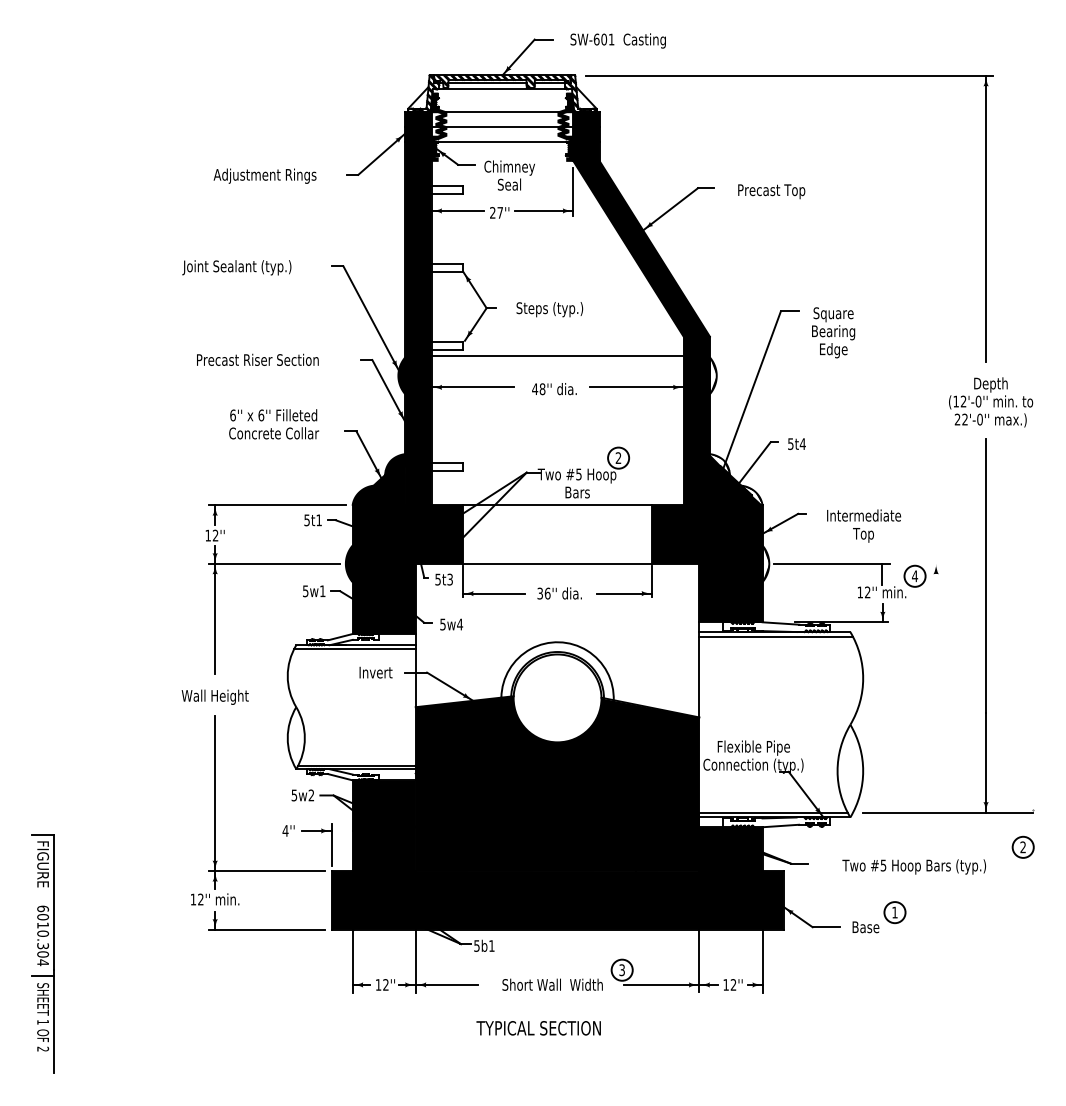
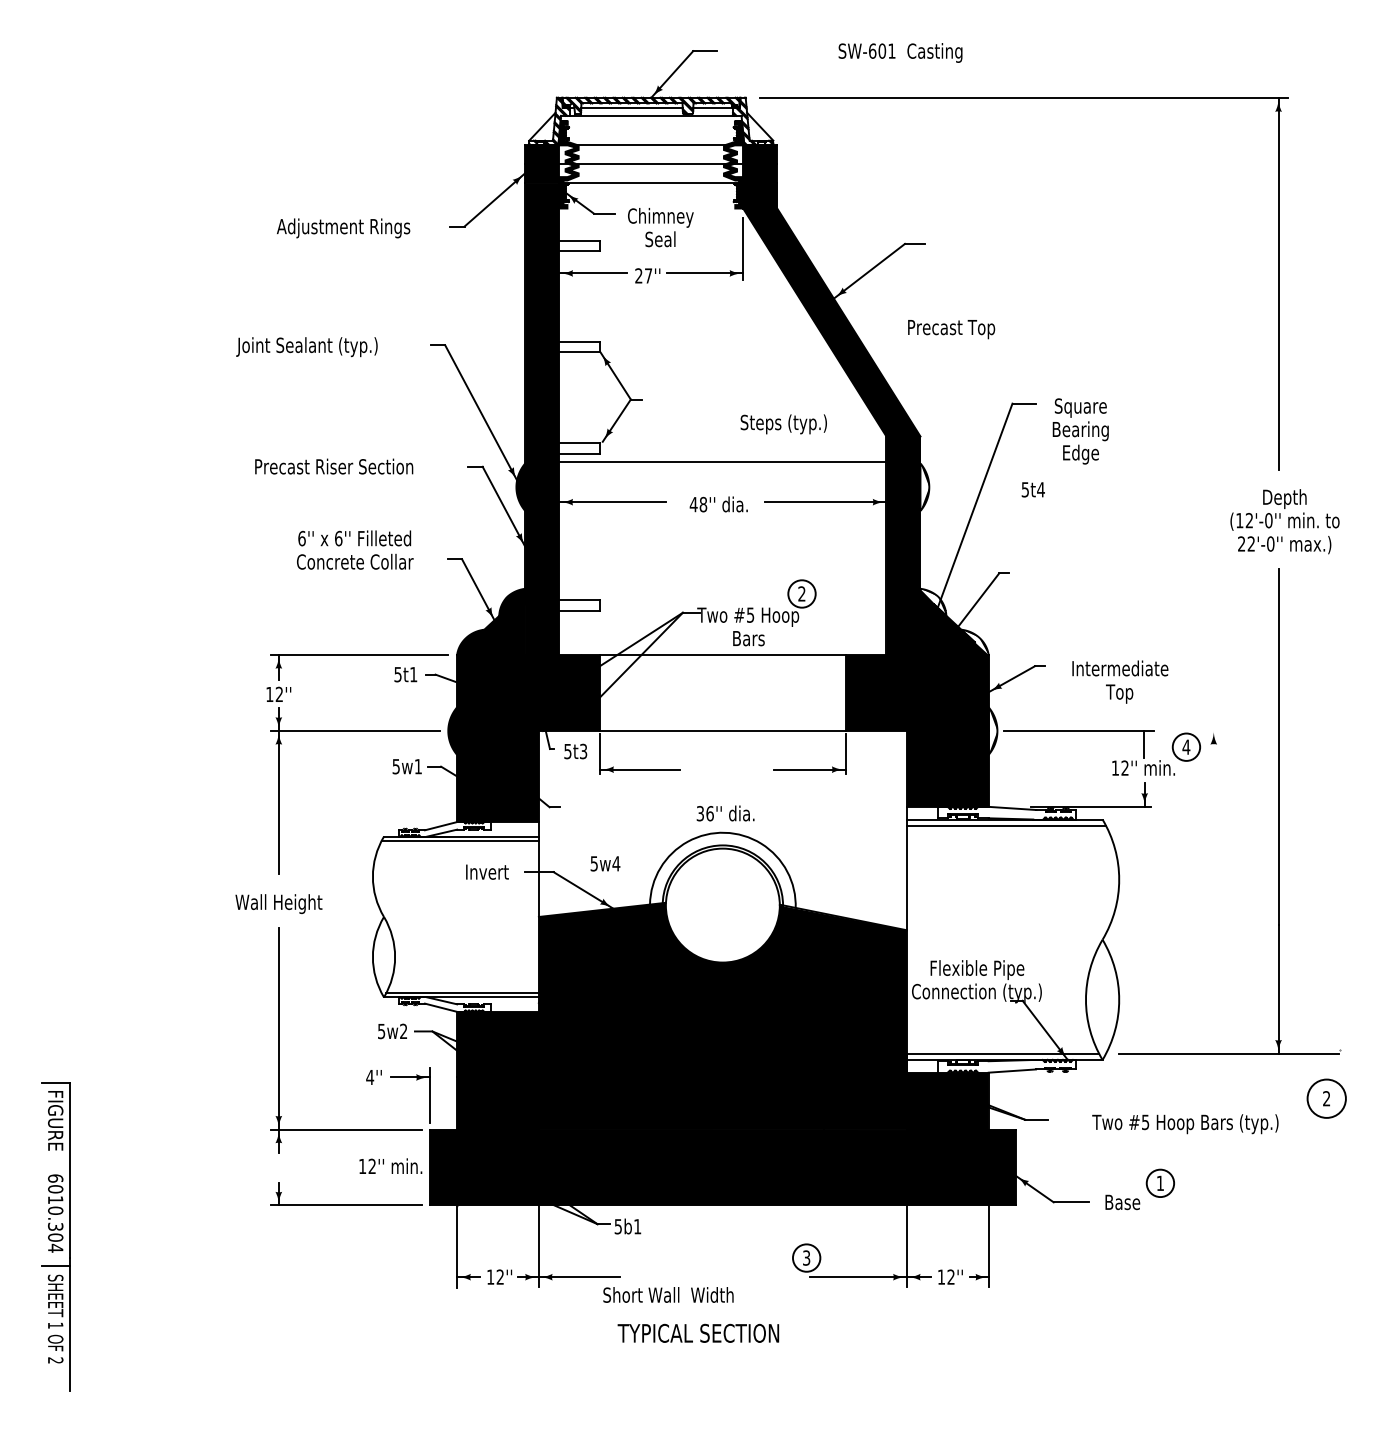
text: (618, 40) -> (900, 52), moved
text: (771, 191) -> (951, 329), moved
text: (549, 309) -> (783, 424), moved
text: (796, 443) -> (1032, 489), moved
text: (559, 593) -> (725, 813), moved
text: (451, 624) -> (605, 863), moved
circle: (1023, 847) -> (1326, 1098), size x1.4
text: (214, 898) -> (390, 1165), moved
text: (552, 984) -> (668, 1294), moved

